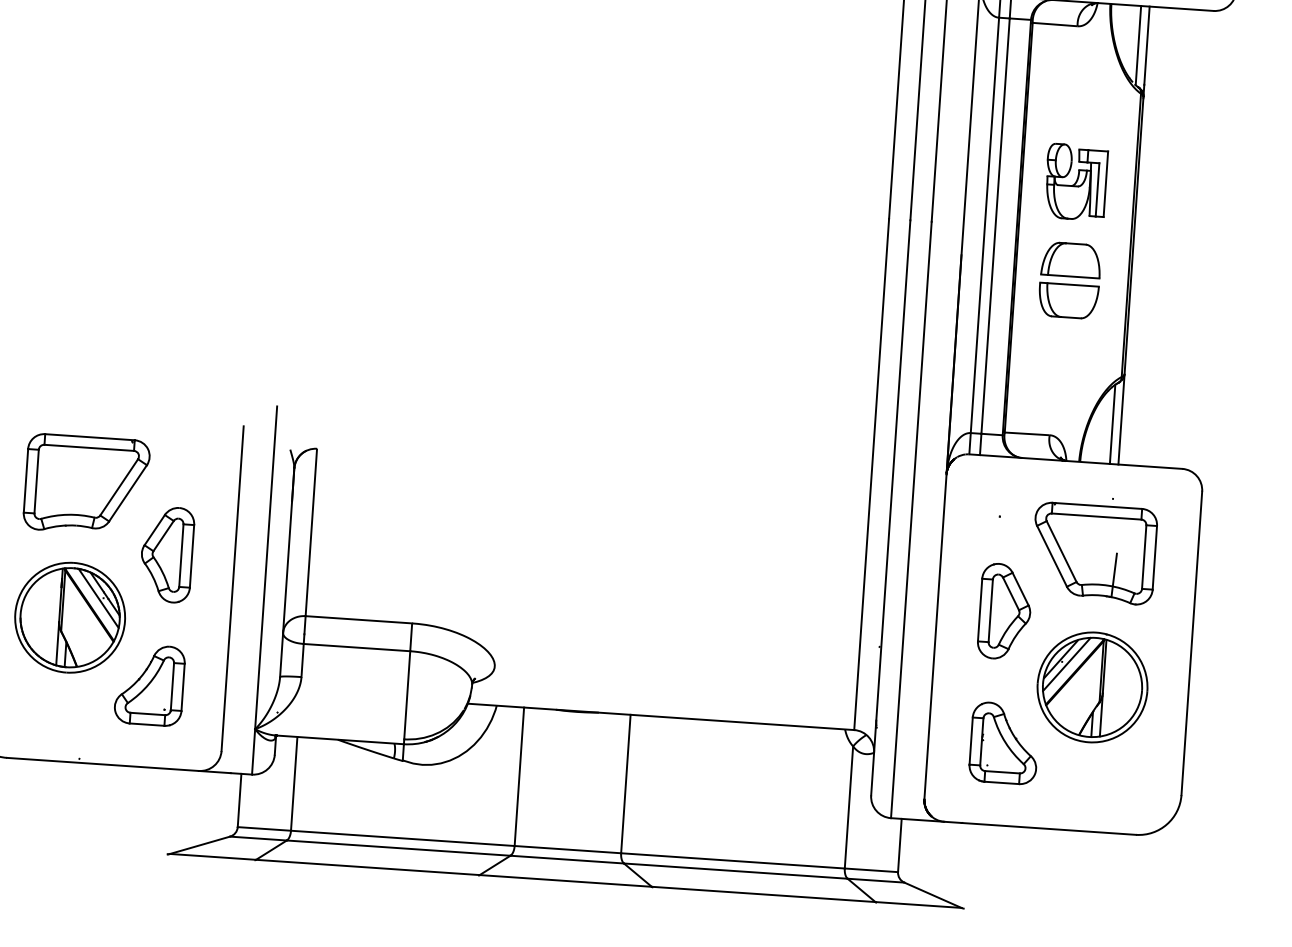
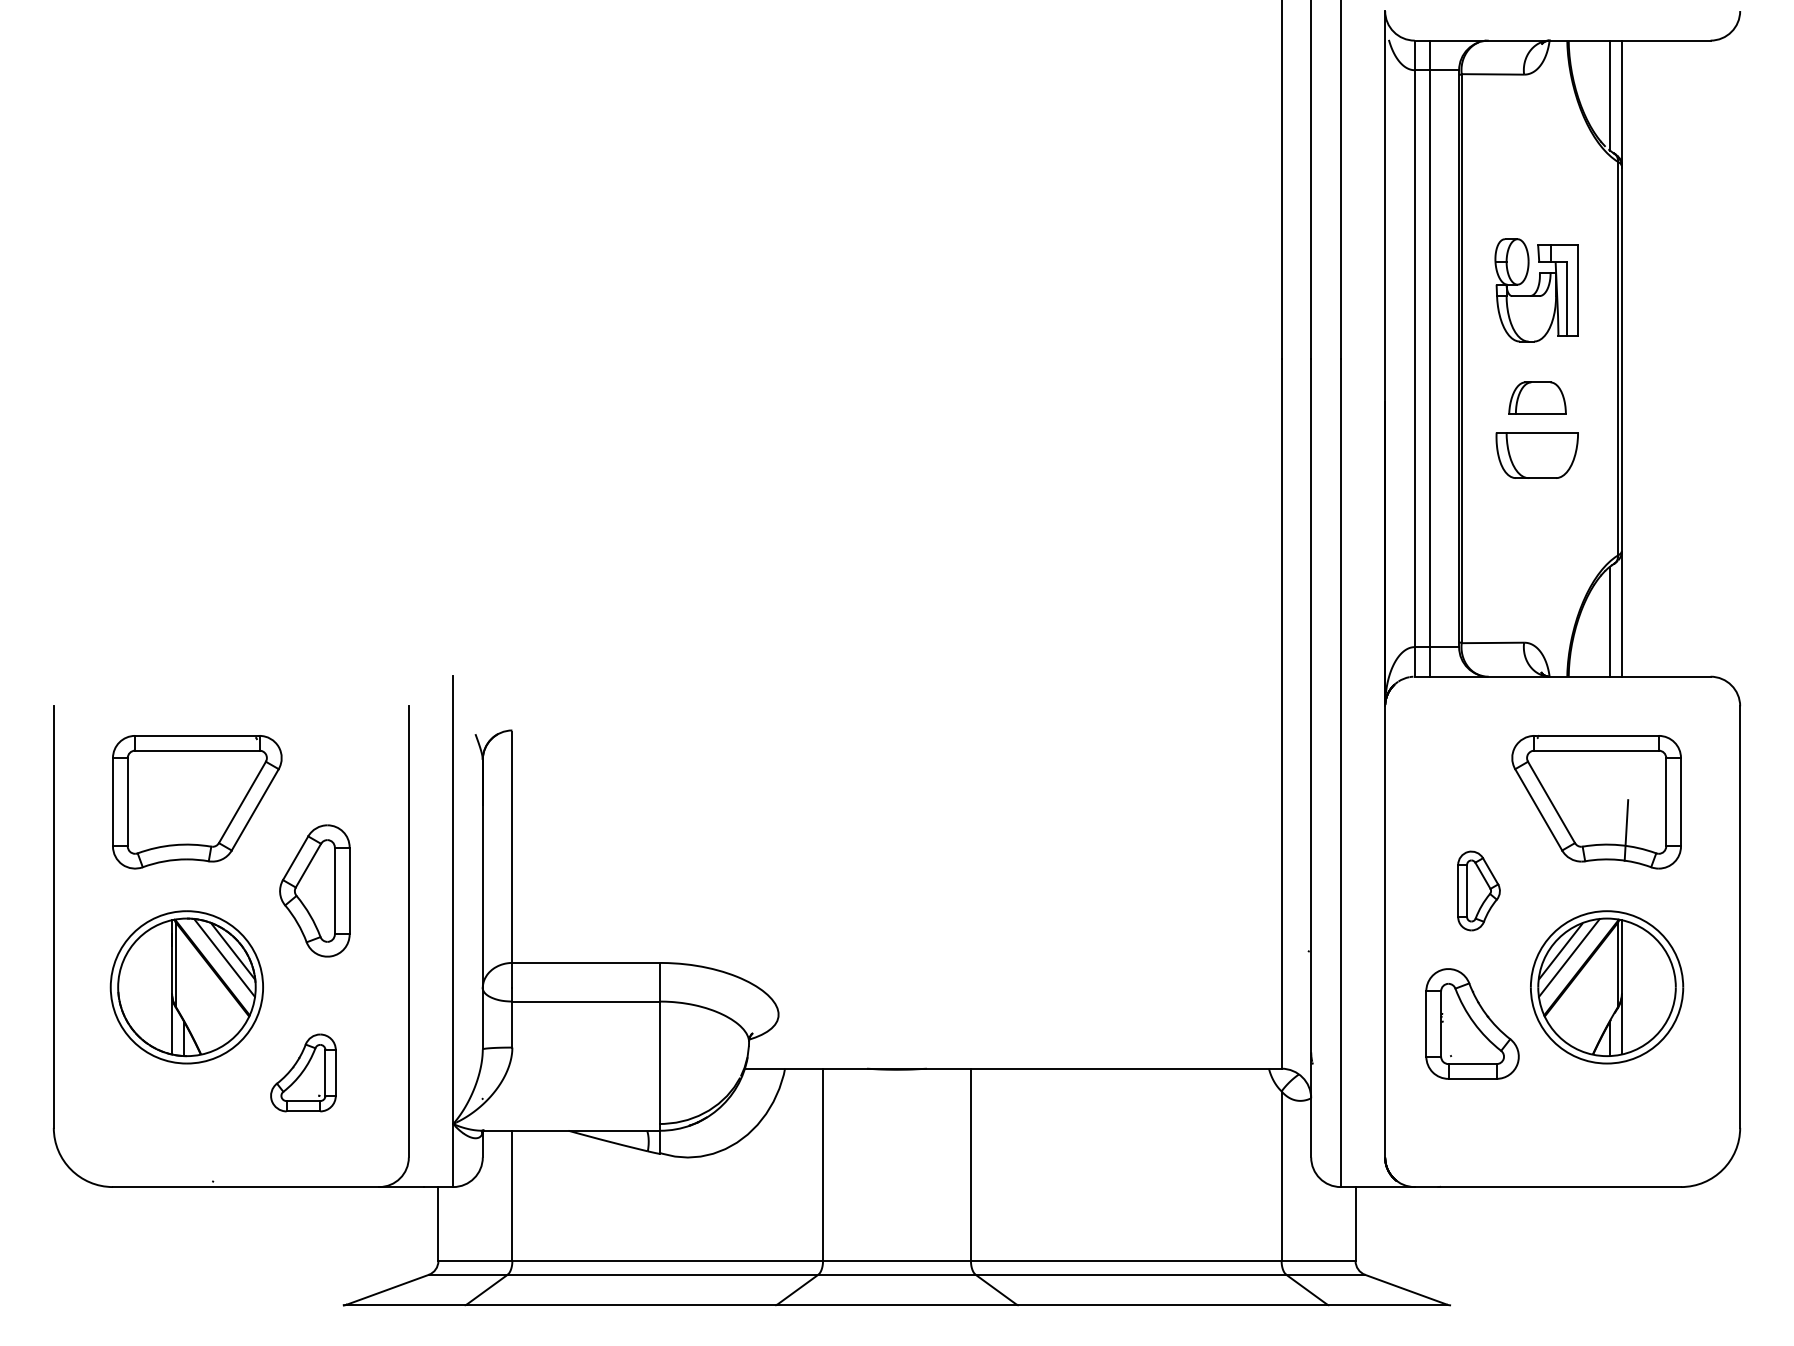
part: (1071, 259) -> (1537, 397), size x0.7
part: (1004, 611) -> (1478, 890), size x0.6
part: (149, 684) -> (303, 1072), size x0.7
part: (1004, 743) -> (1472, 1023), moved

